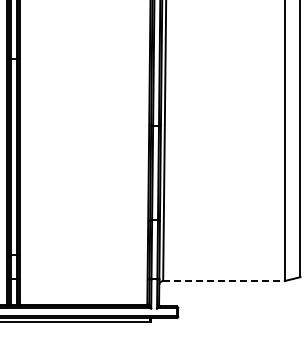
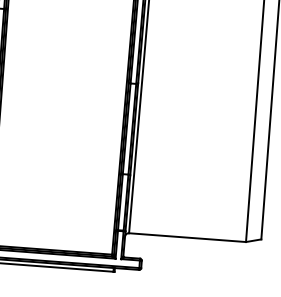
line: (224, 281) -> (187, 238), dashed -> solid

